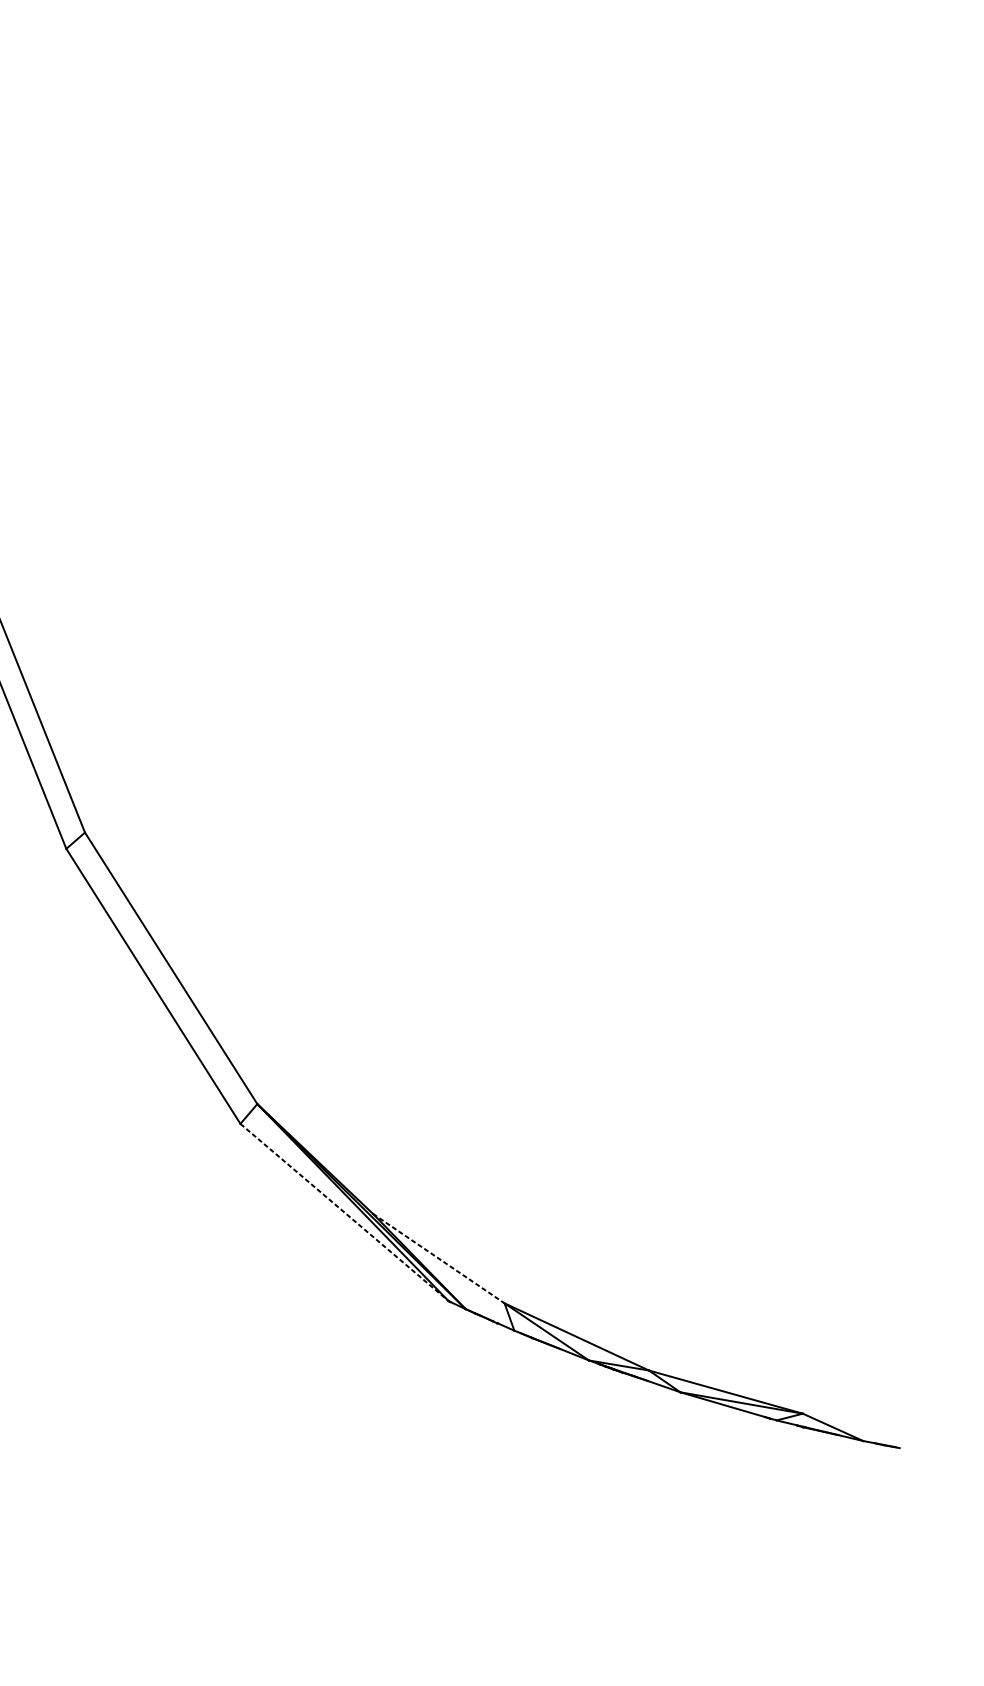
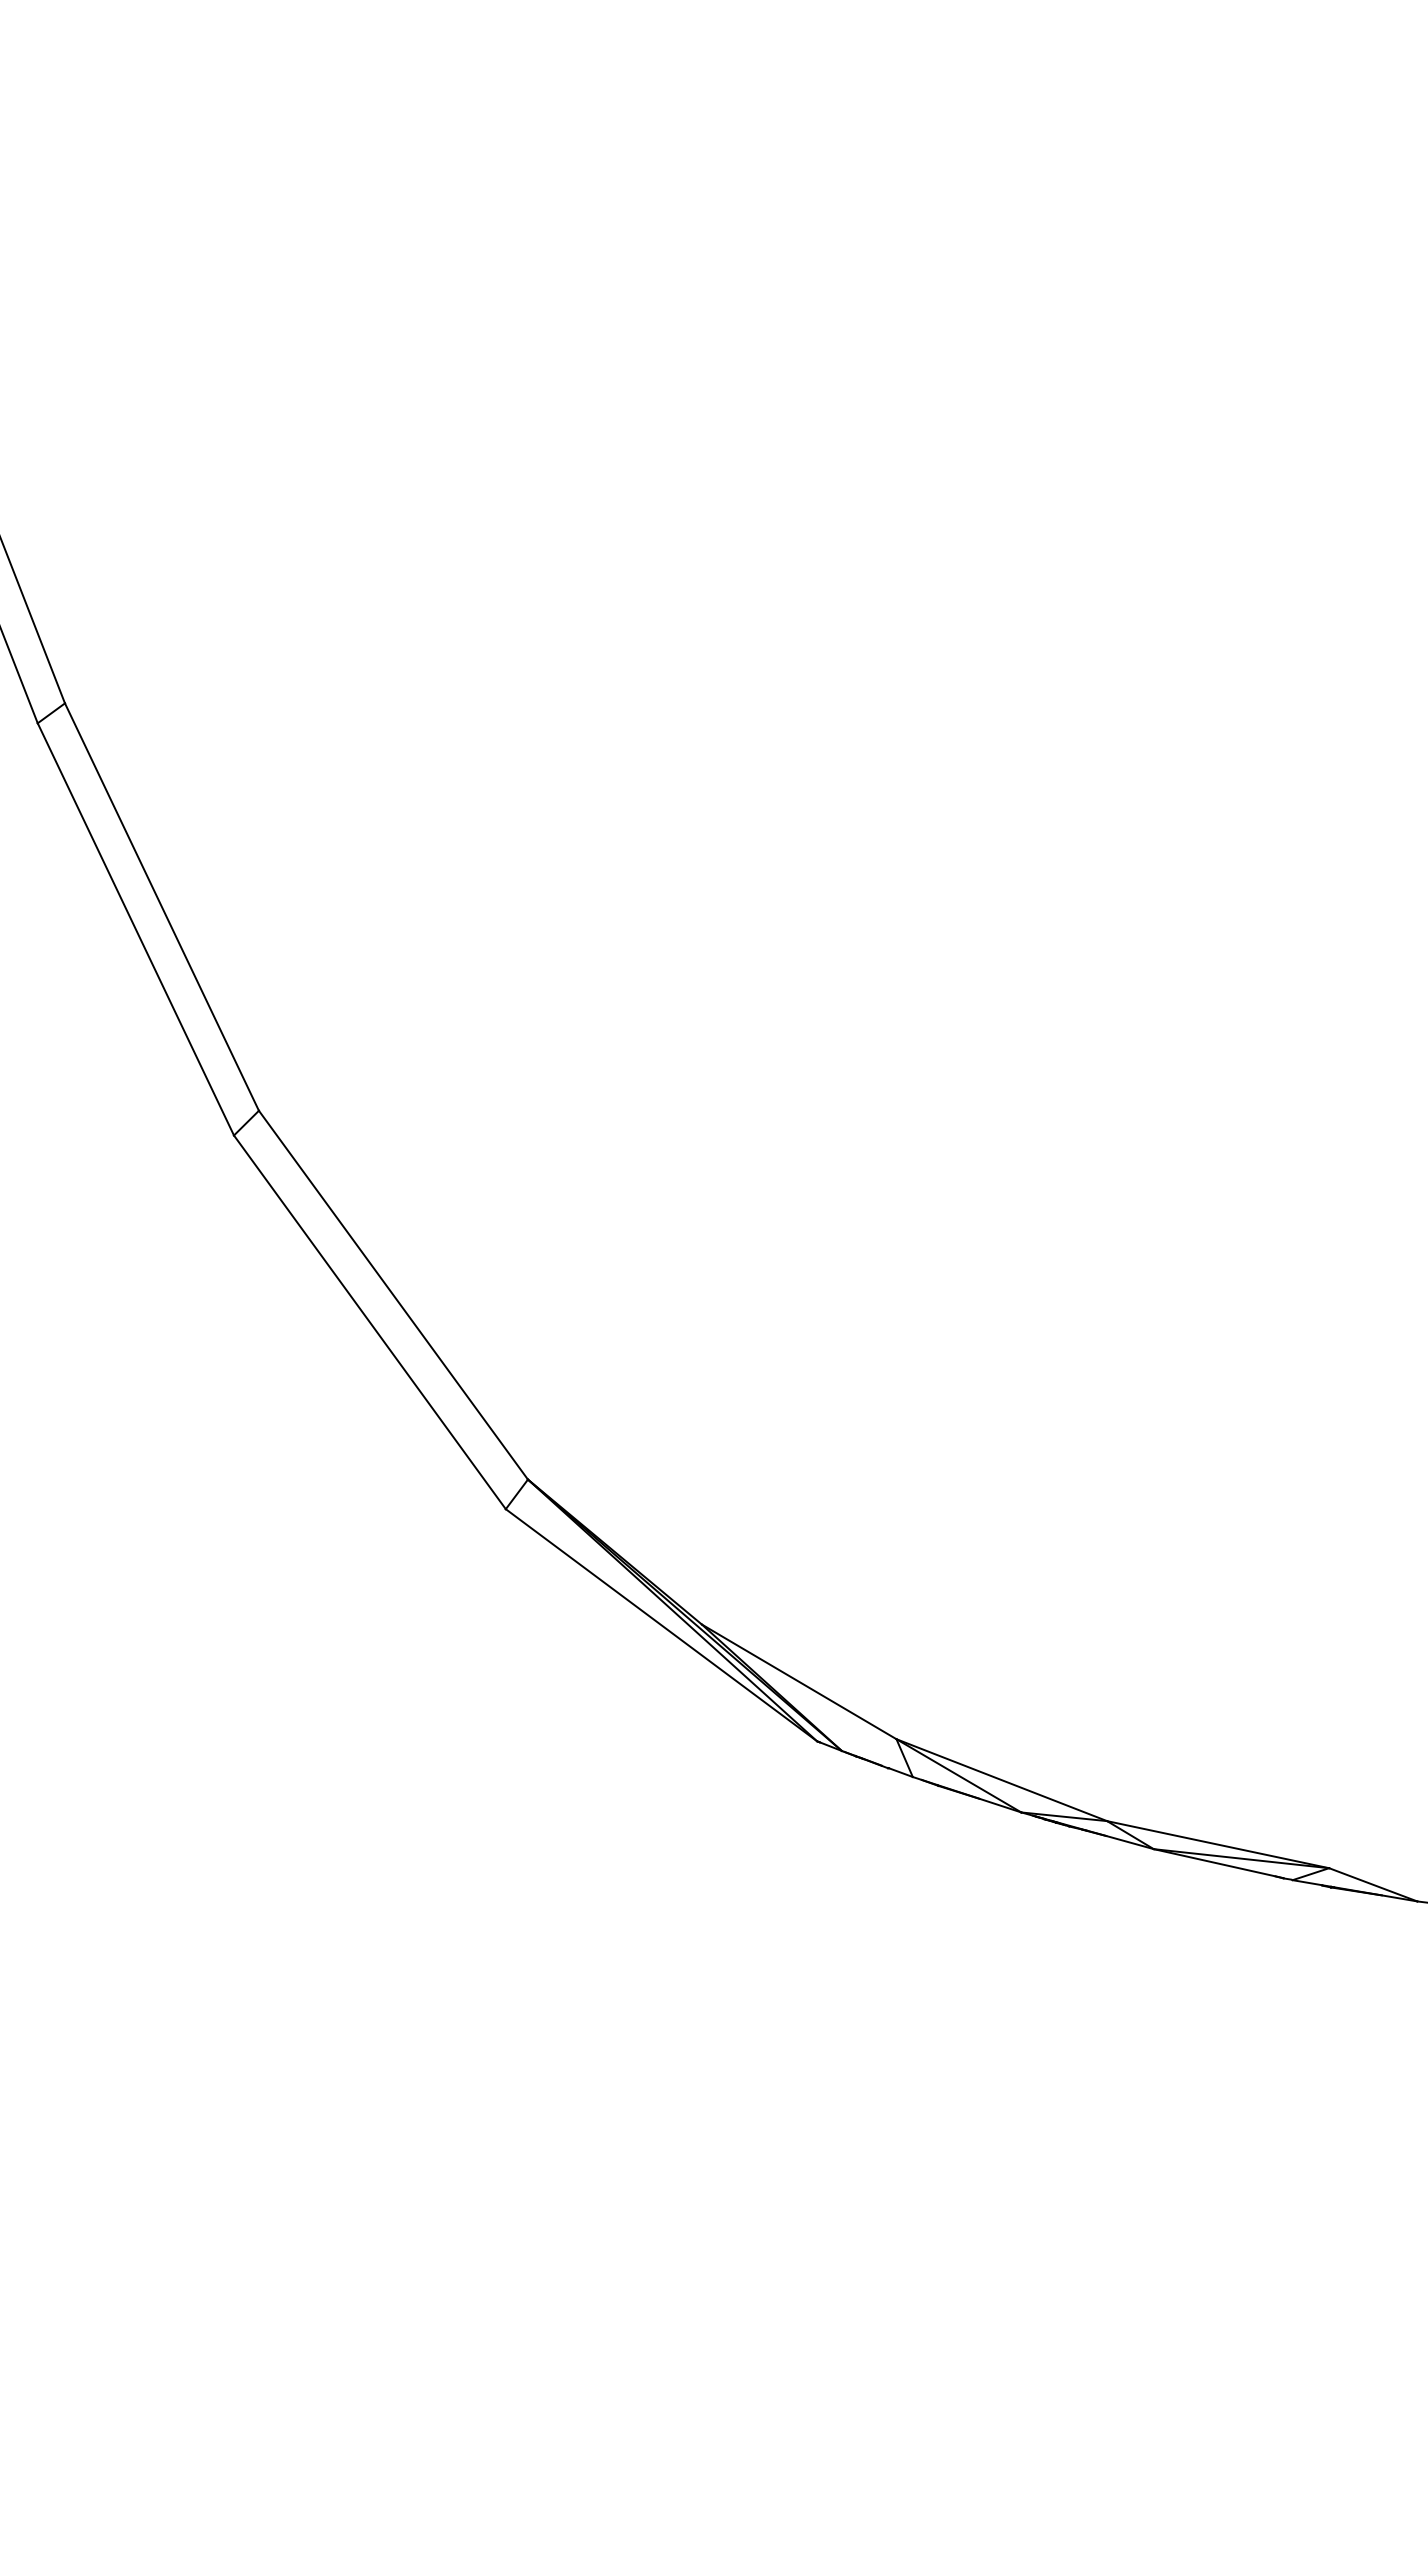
line: (344, 1212) -> (661, 1625), dashed -> solid
line: (439, 1258) -> (799, 1681), dashed -> solid

